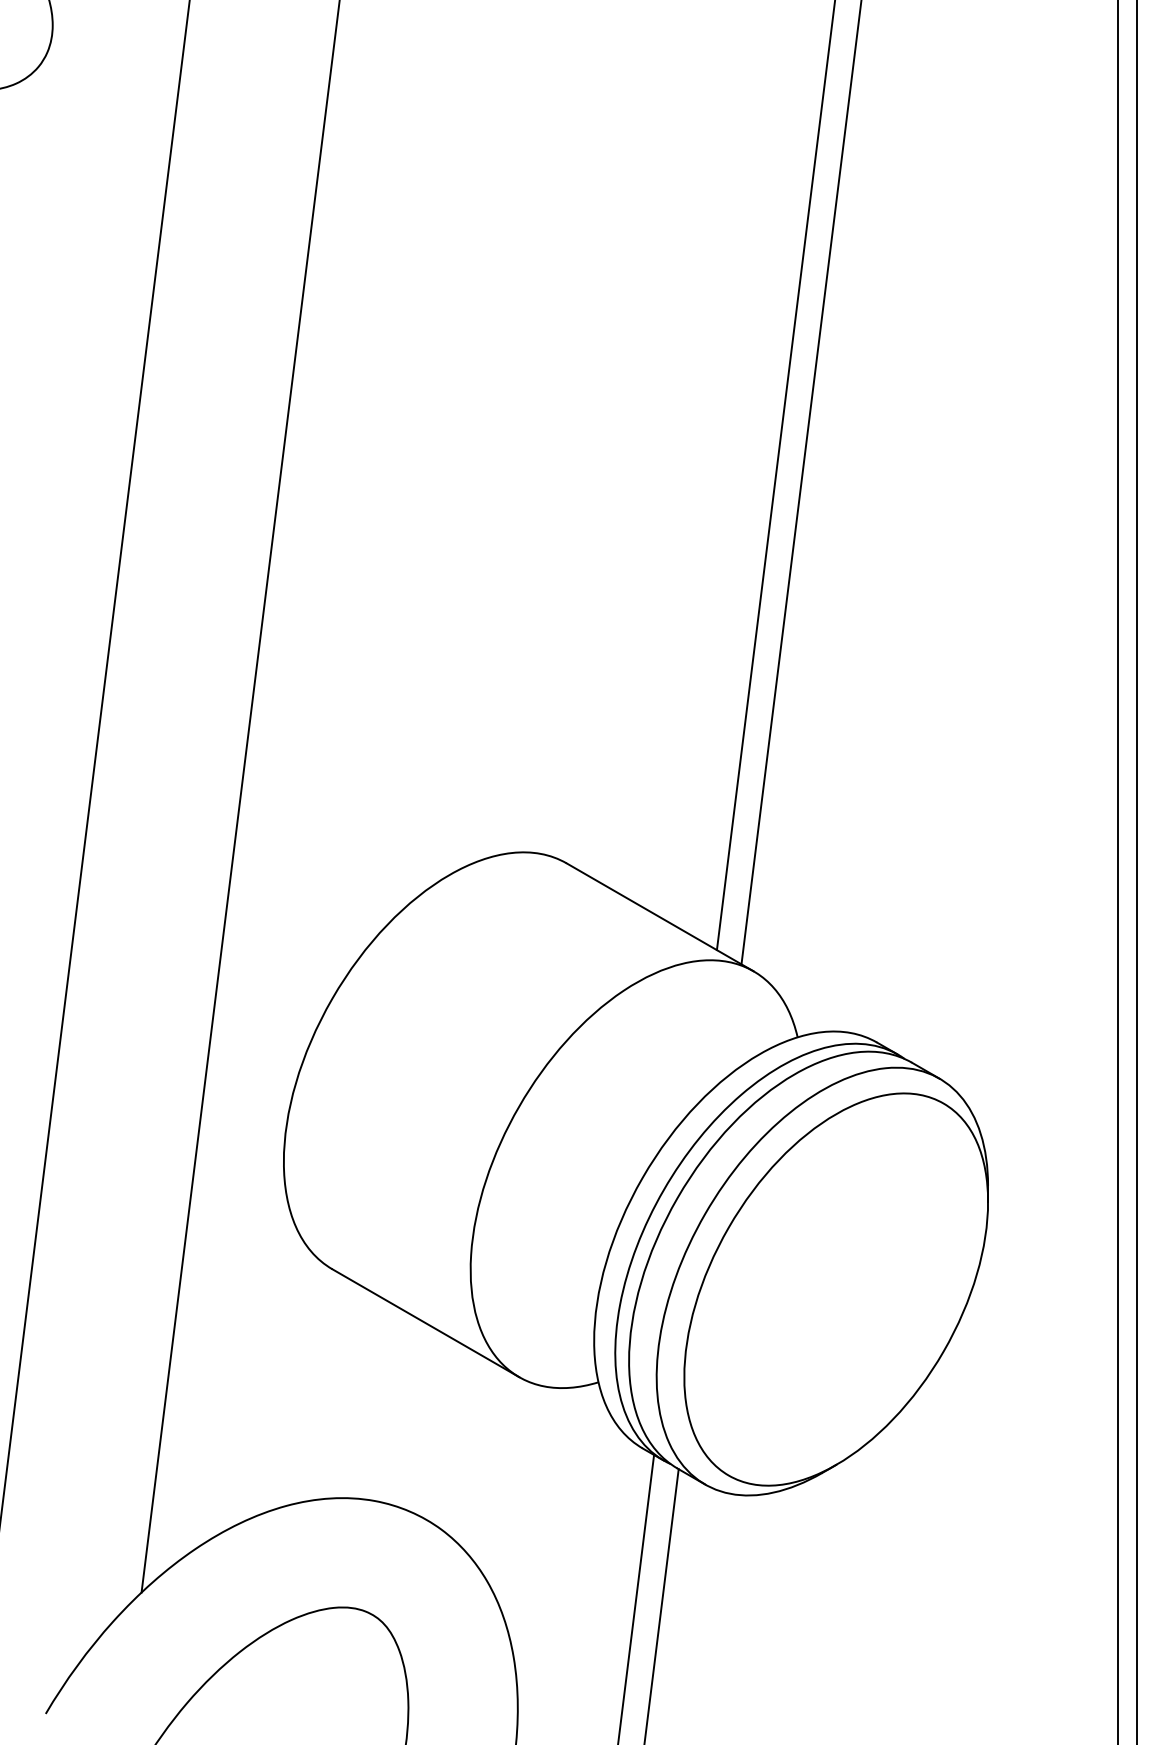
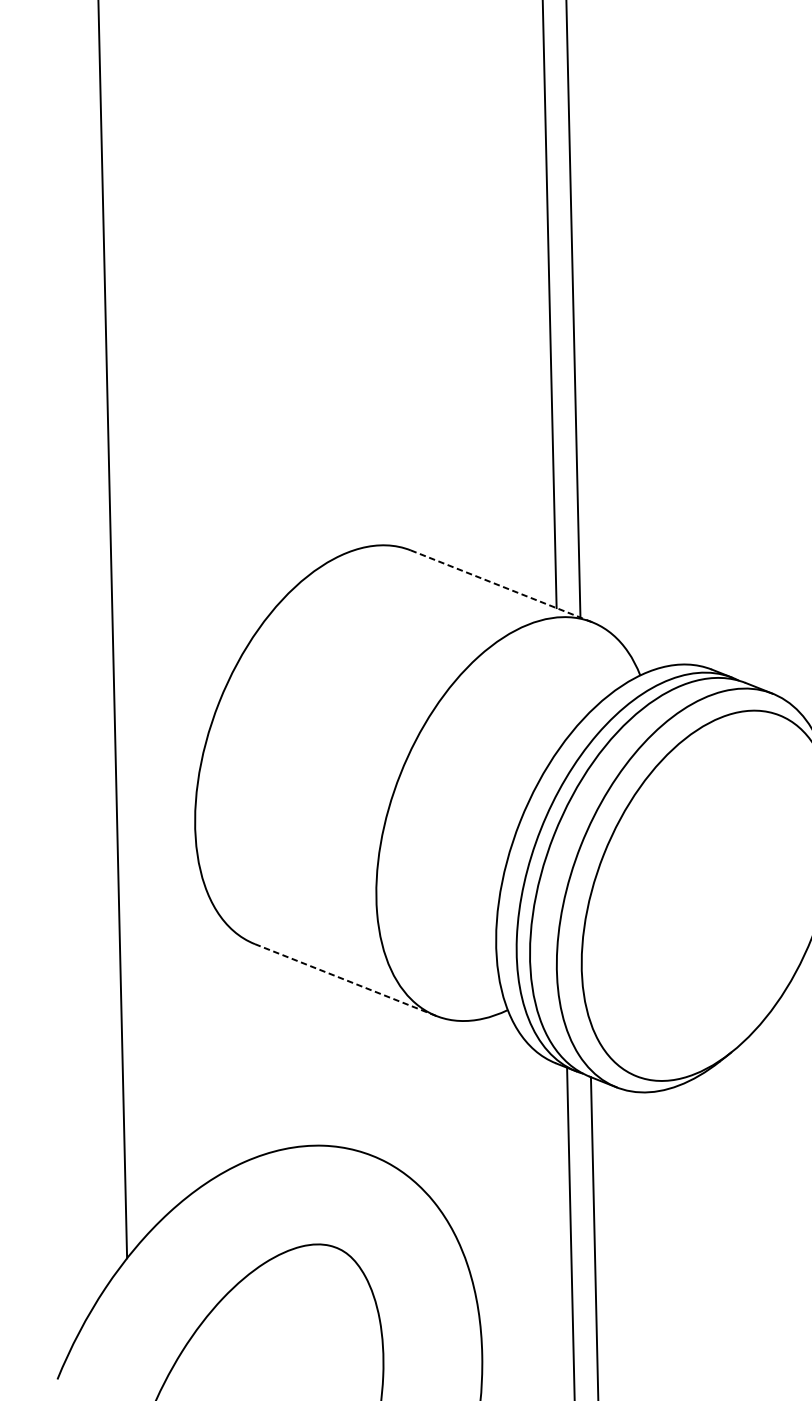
line: (660, 917) -> (501, 586), solid -> dashed
line: (425, 1323) -> (345, 980), solid -> dashed

